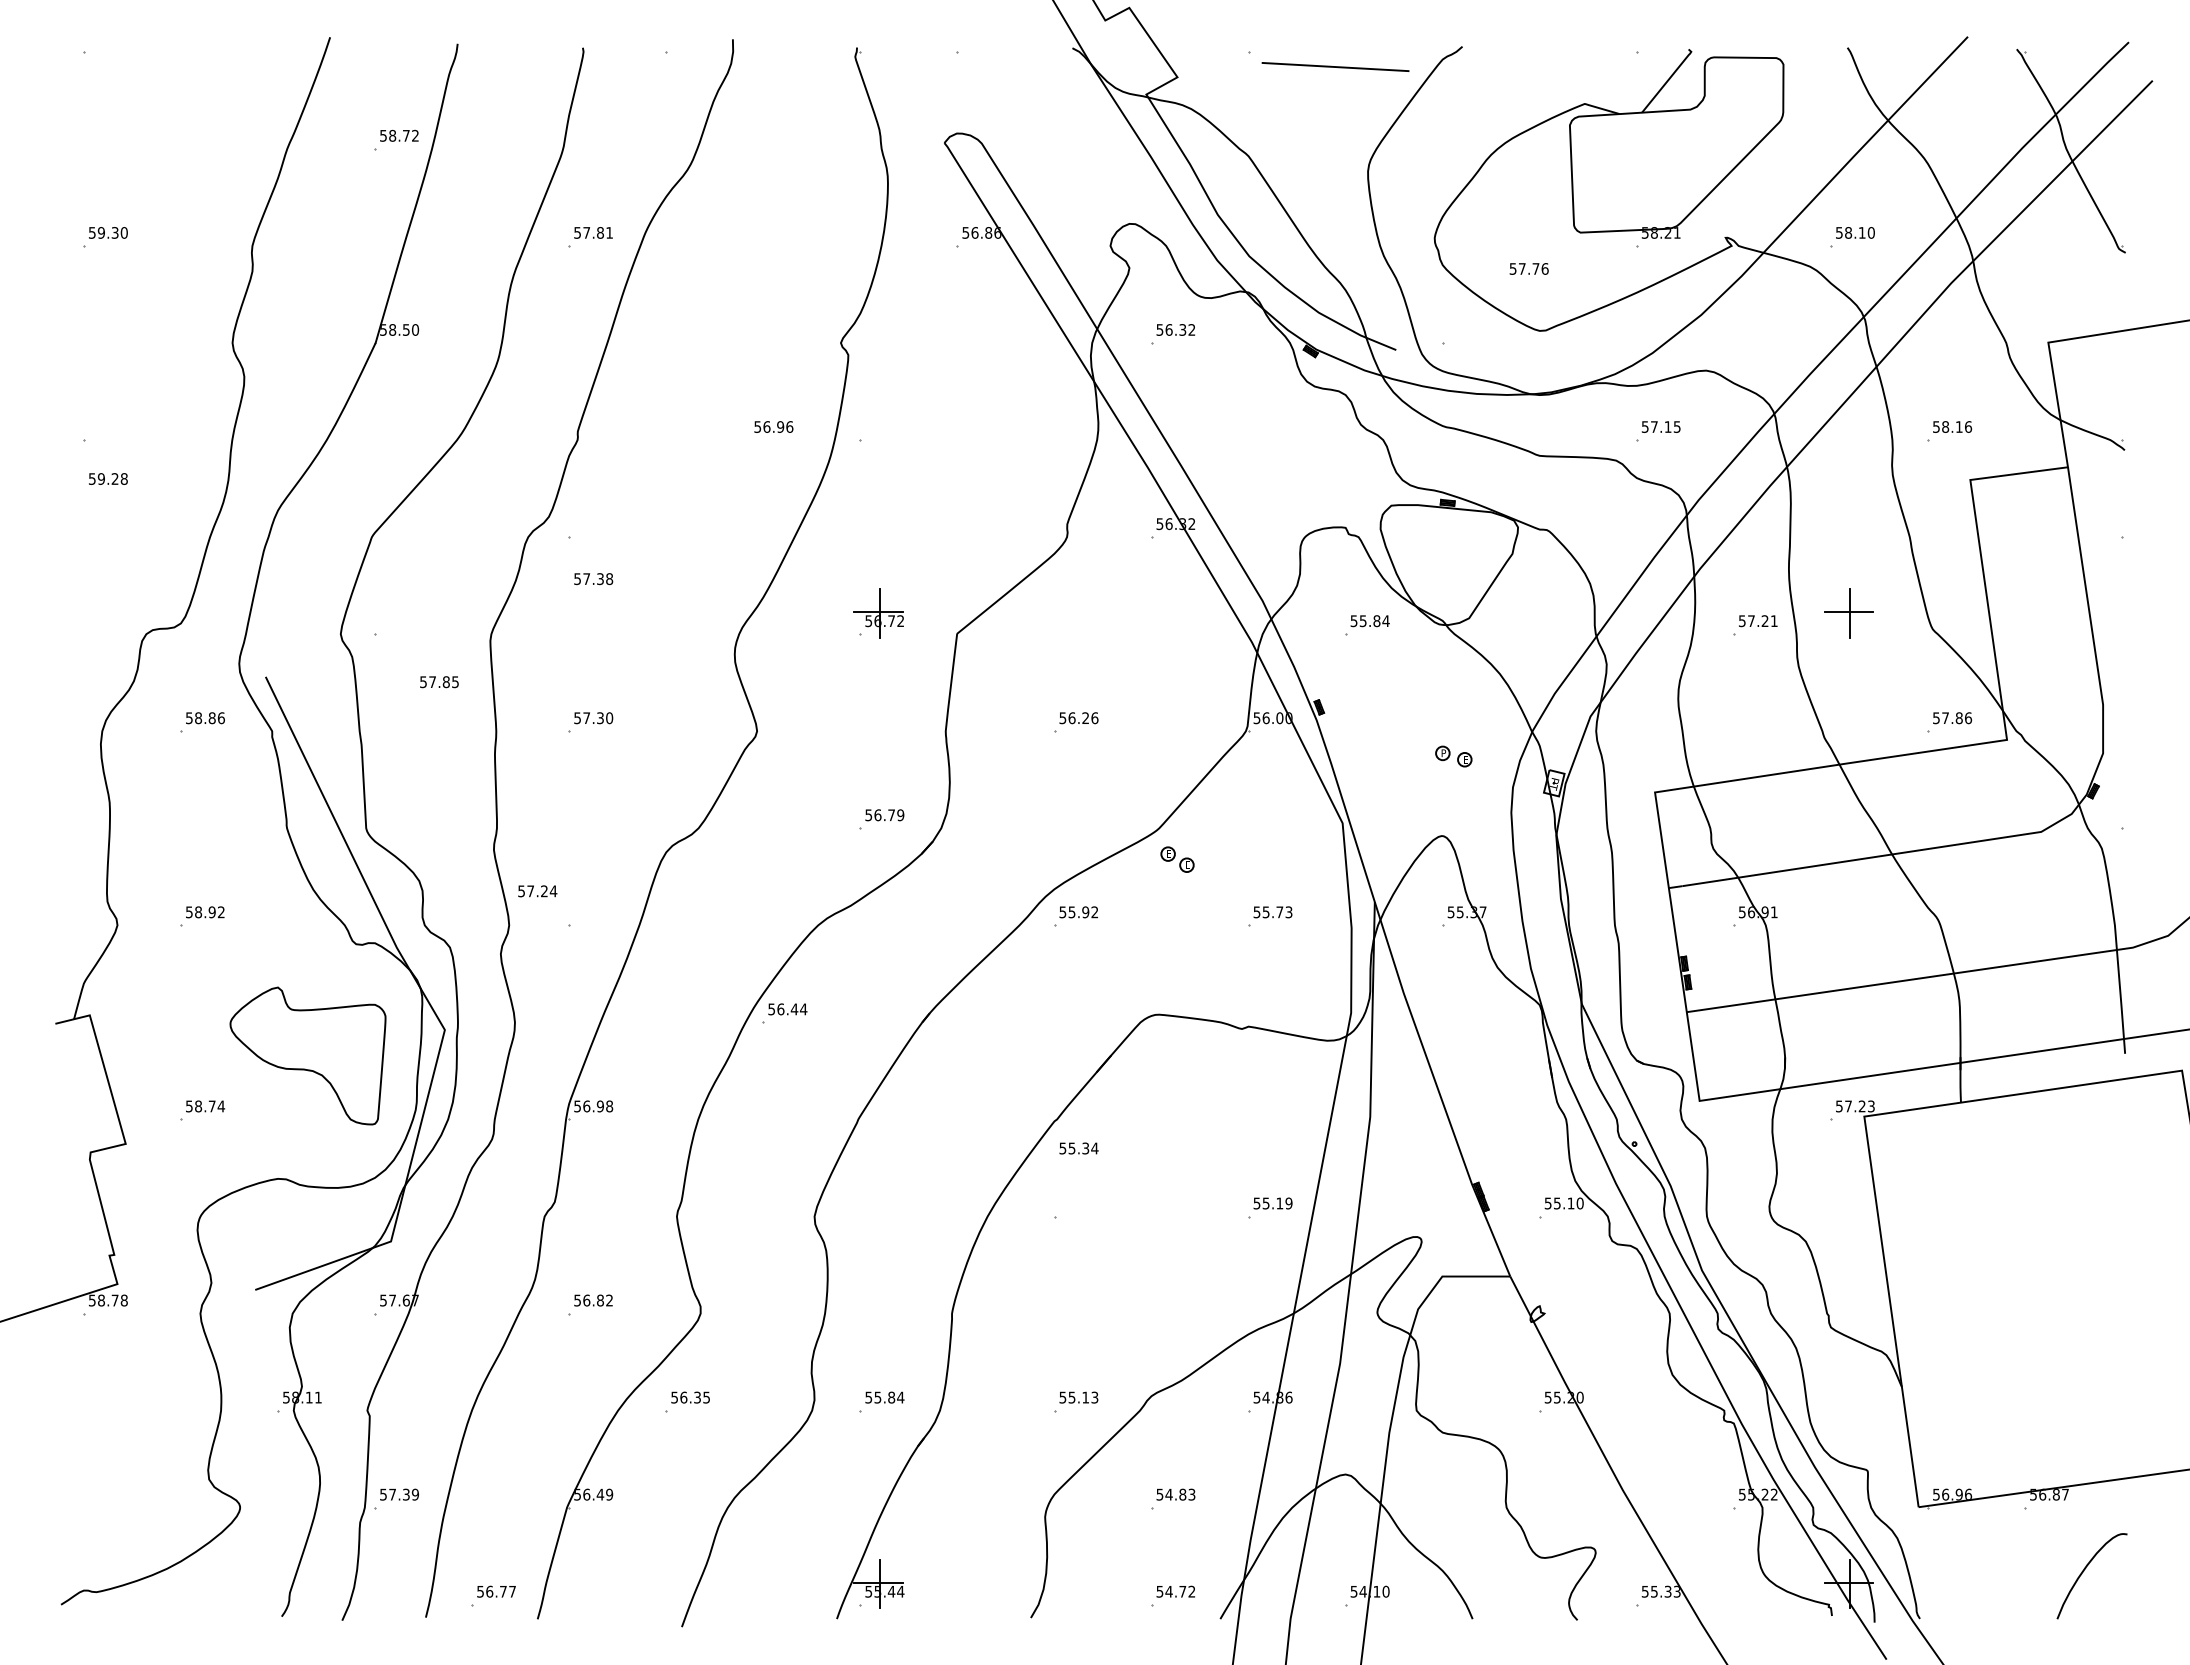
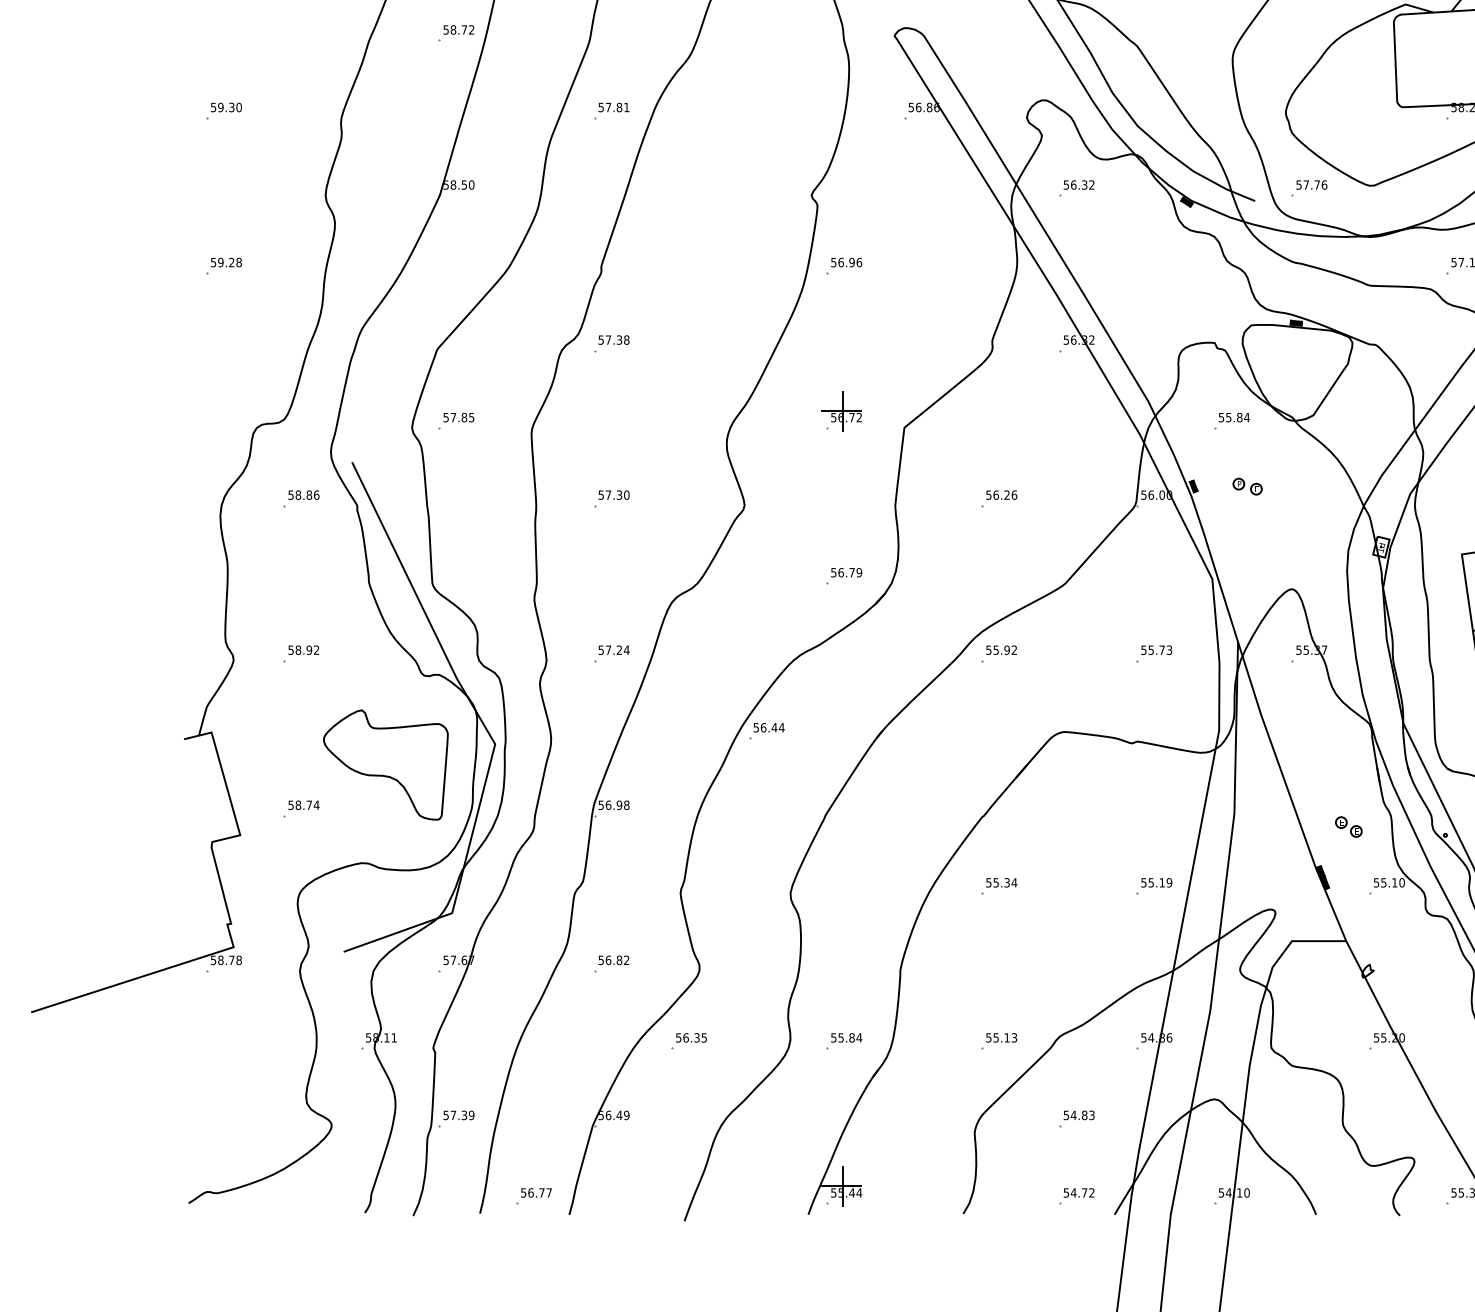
text: (1528, 268) -> (1311, 184), moved
text: (773, 426) -> (846, 262), moved
text: (108, 478) -> (226, 262), moved
text: (593, 579) -> (613, 340), moved
text: (439, 682) -> (458, 417), moved
part: (1453, 756) -> (1247, 486), moved
part: (1177, 859) -> (1348, 826), moved
text: (537, 891) -> (613, 650), moved
text: (1078, 1148) -> (1001, 882), moved

